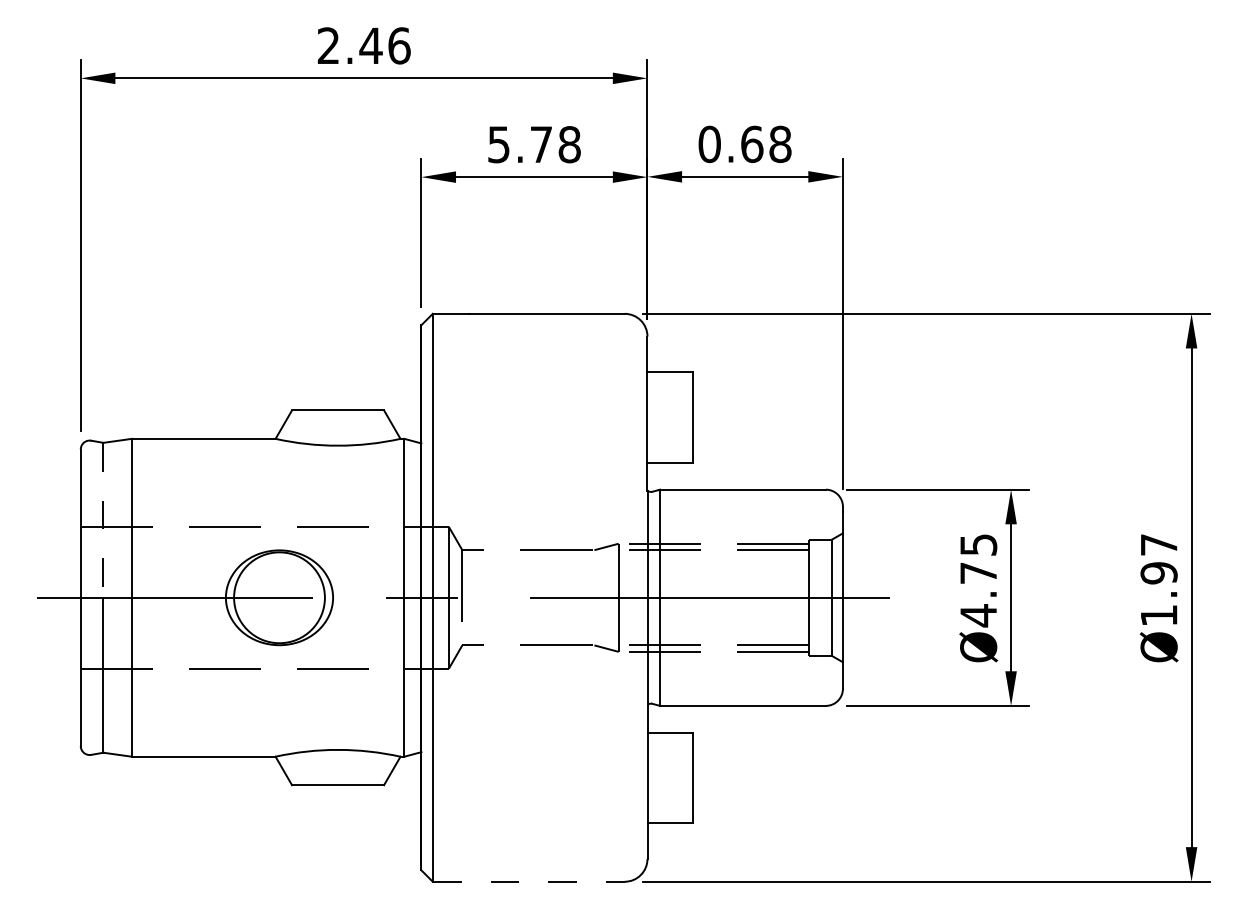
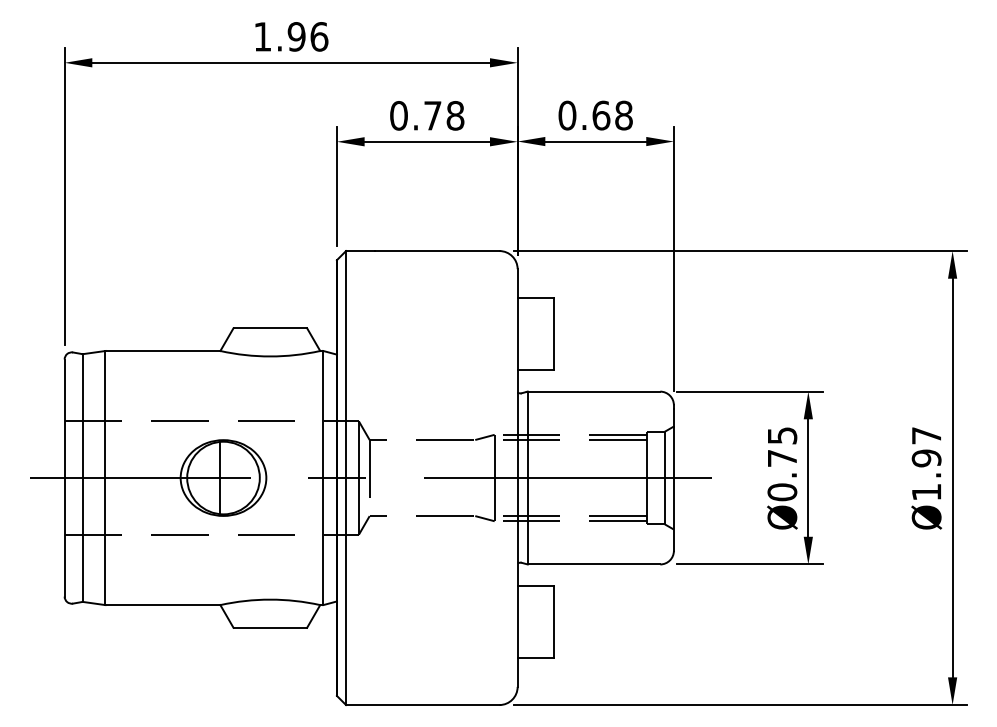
text: (349, 45) -> (279, 36), 2.46 -> 1.96
text: (499, 144) -> (399, 115), 5.78 -> 0.78
line: (103, 520) -> (82, 416), dashed -> solid
line: (275, 597) -> (220, 477), added
text: (978, 615) -> (782, 492), Ø4.75 -> Ø0.75
line: (528, 881) -> (422, 704), dashed -> solid

